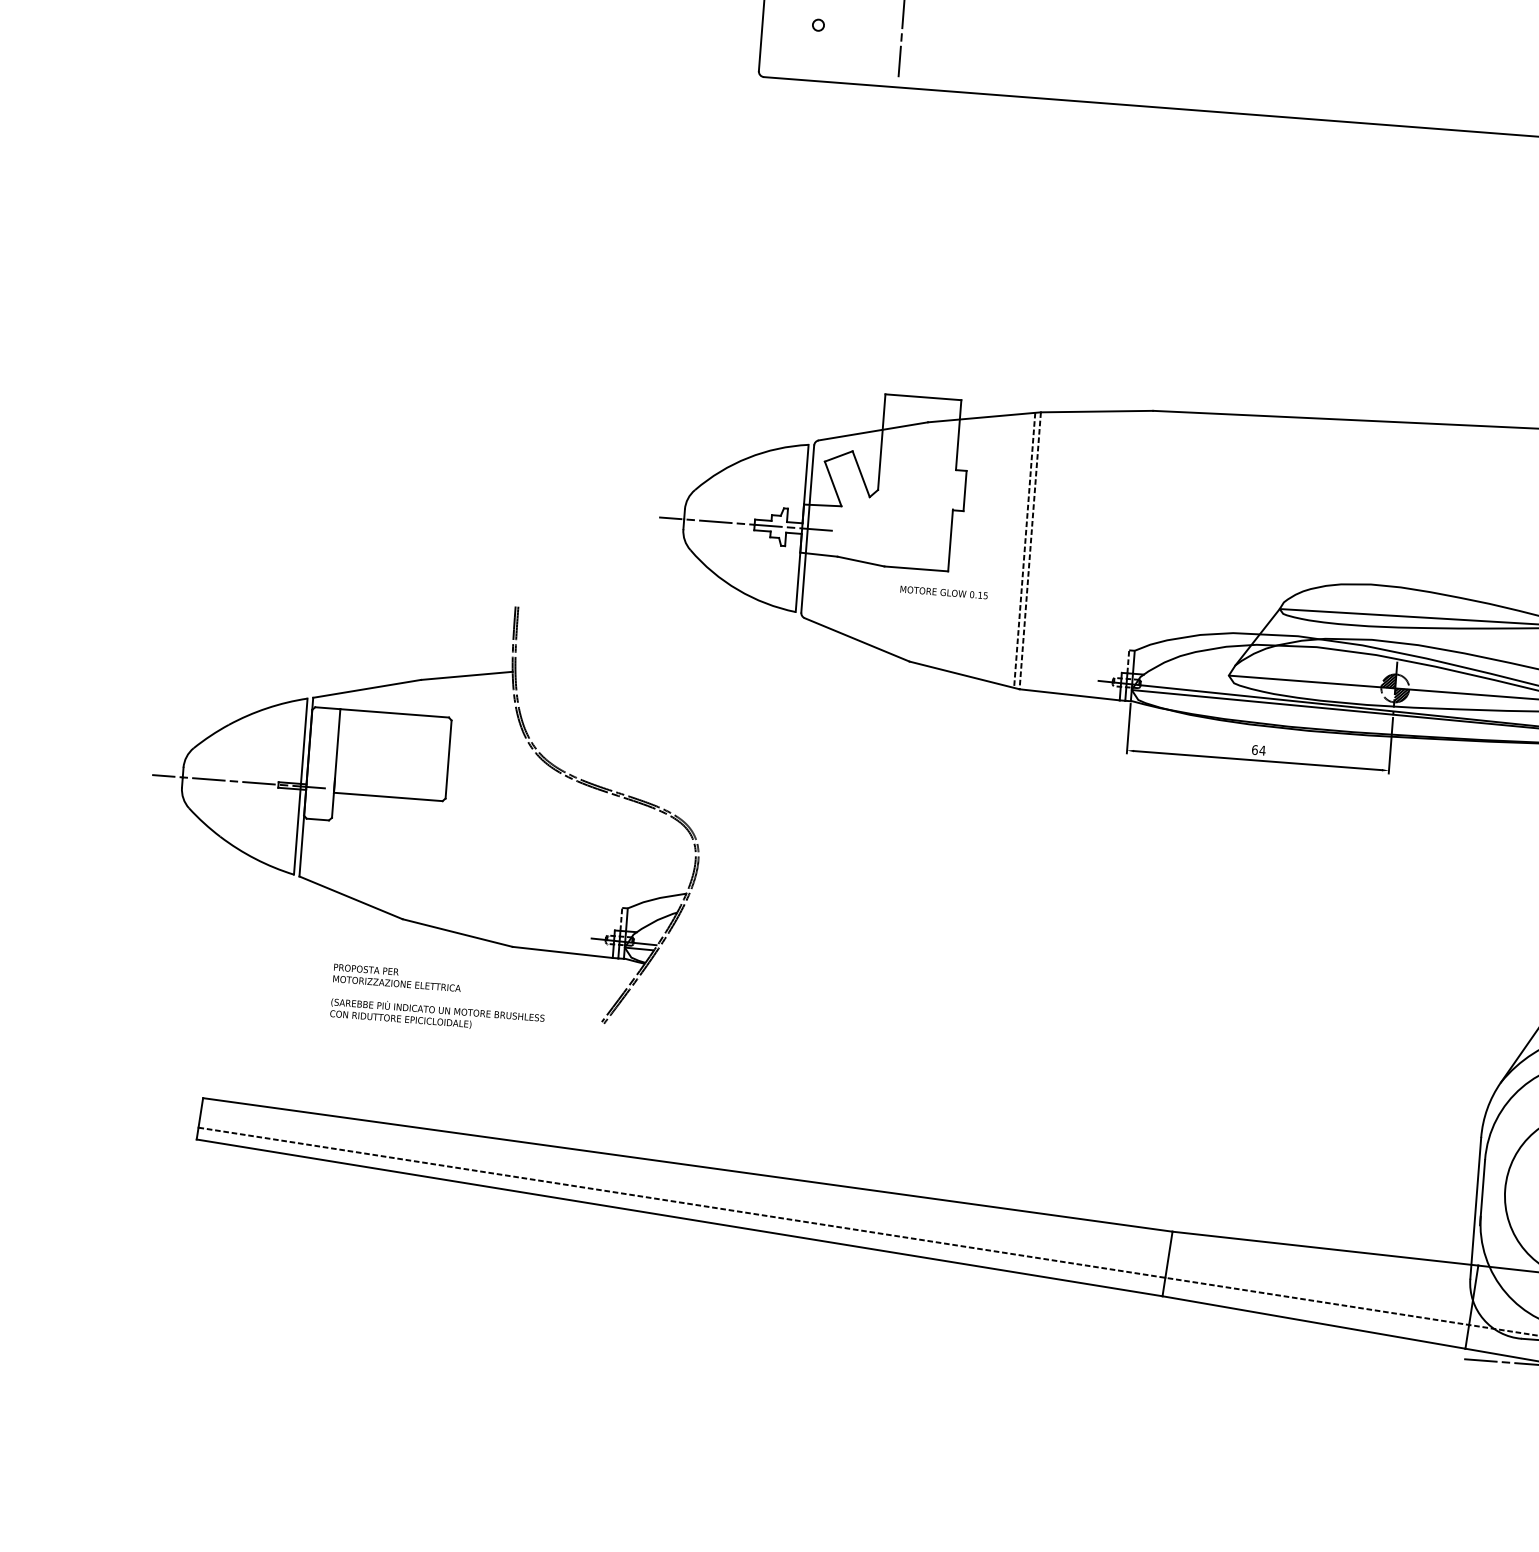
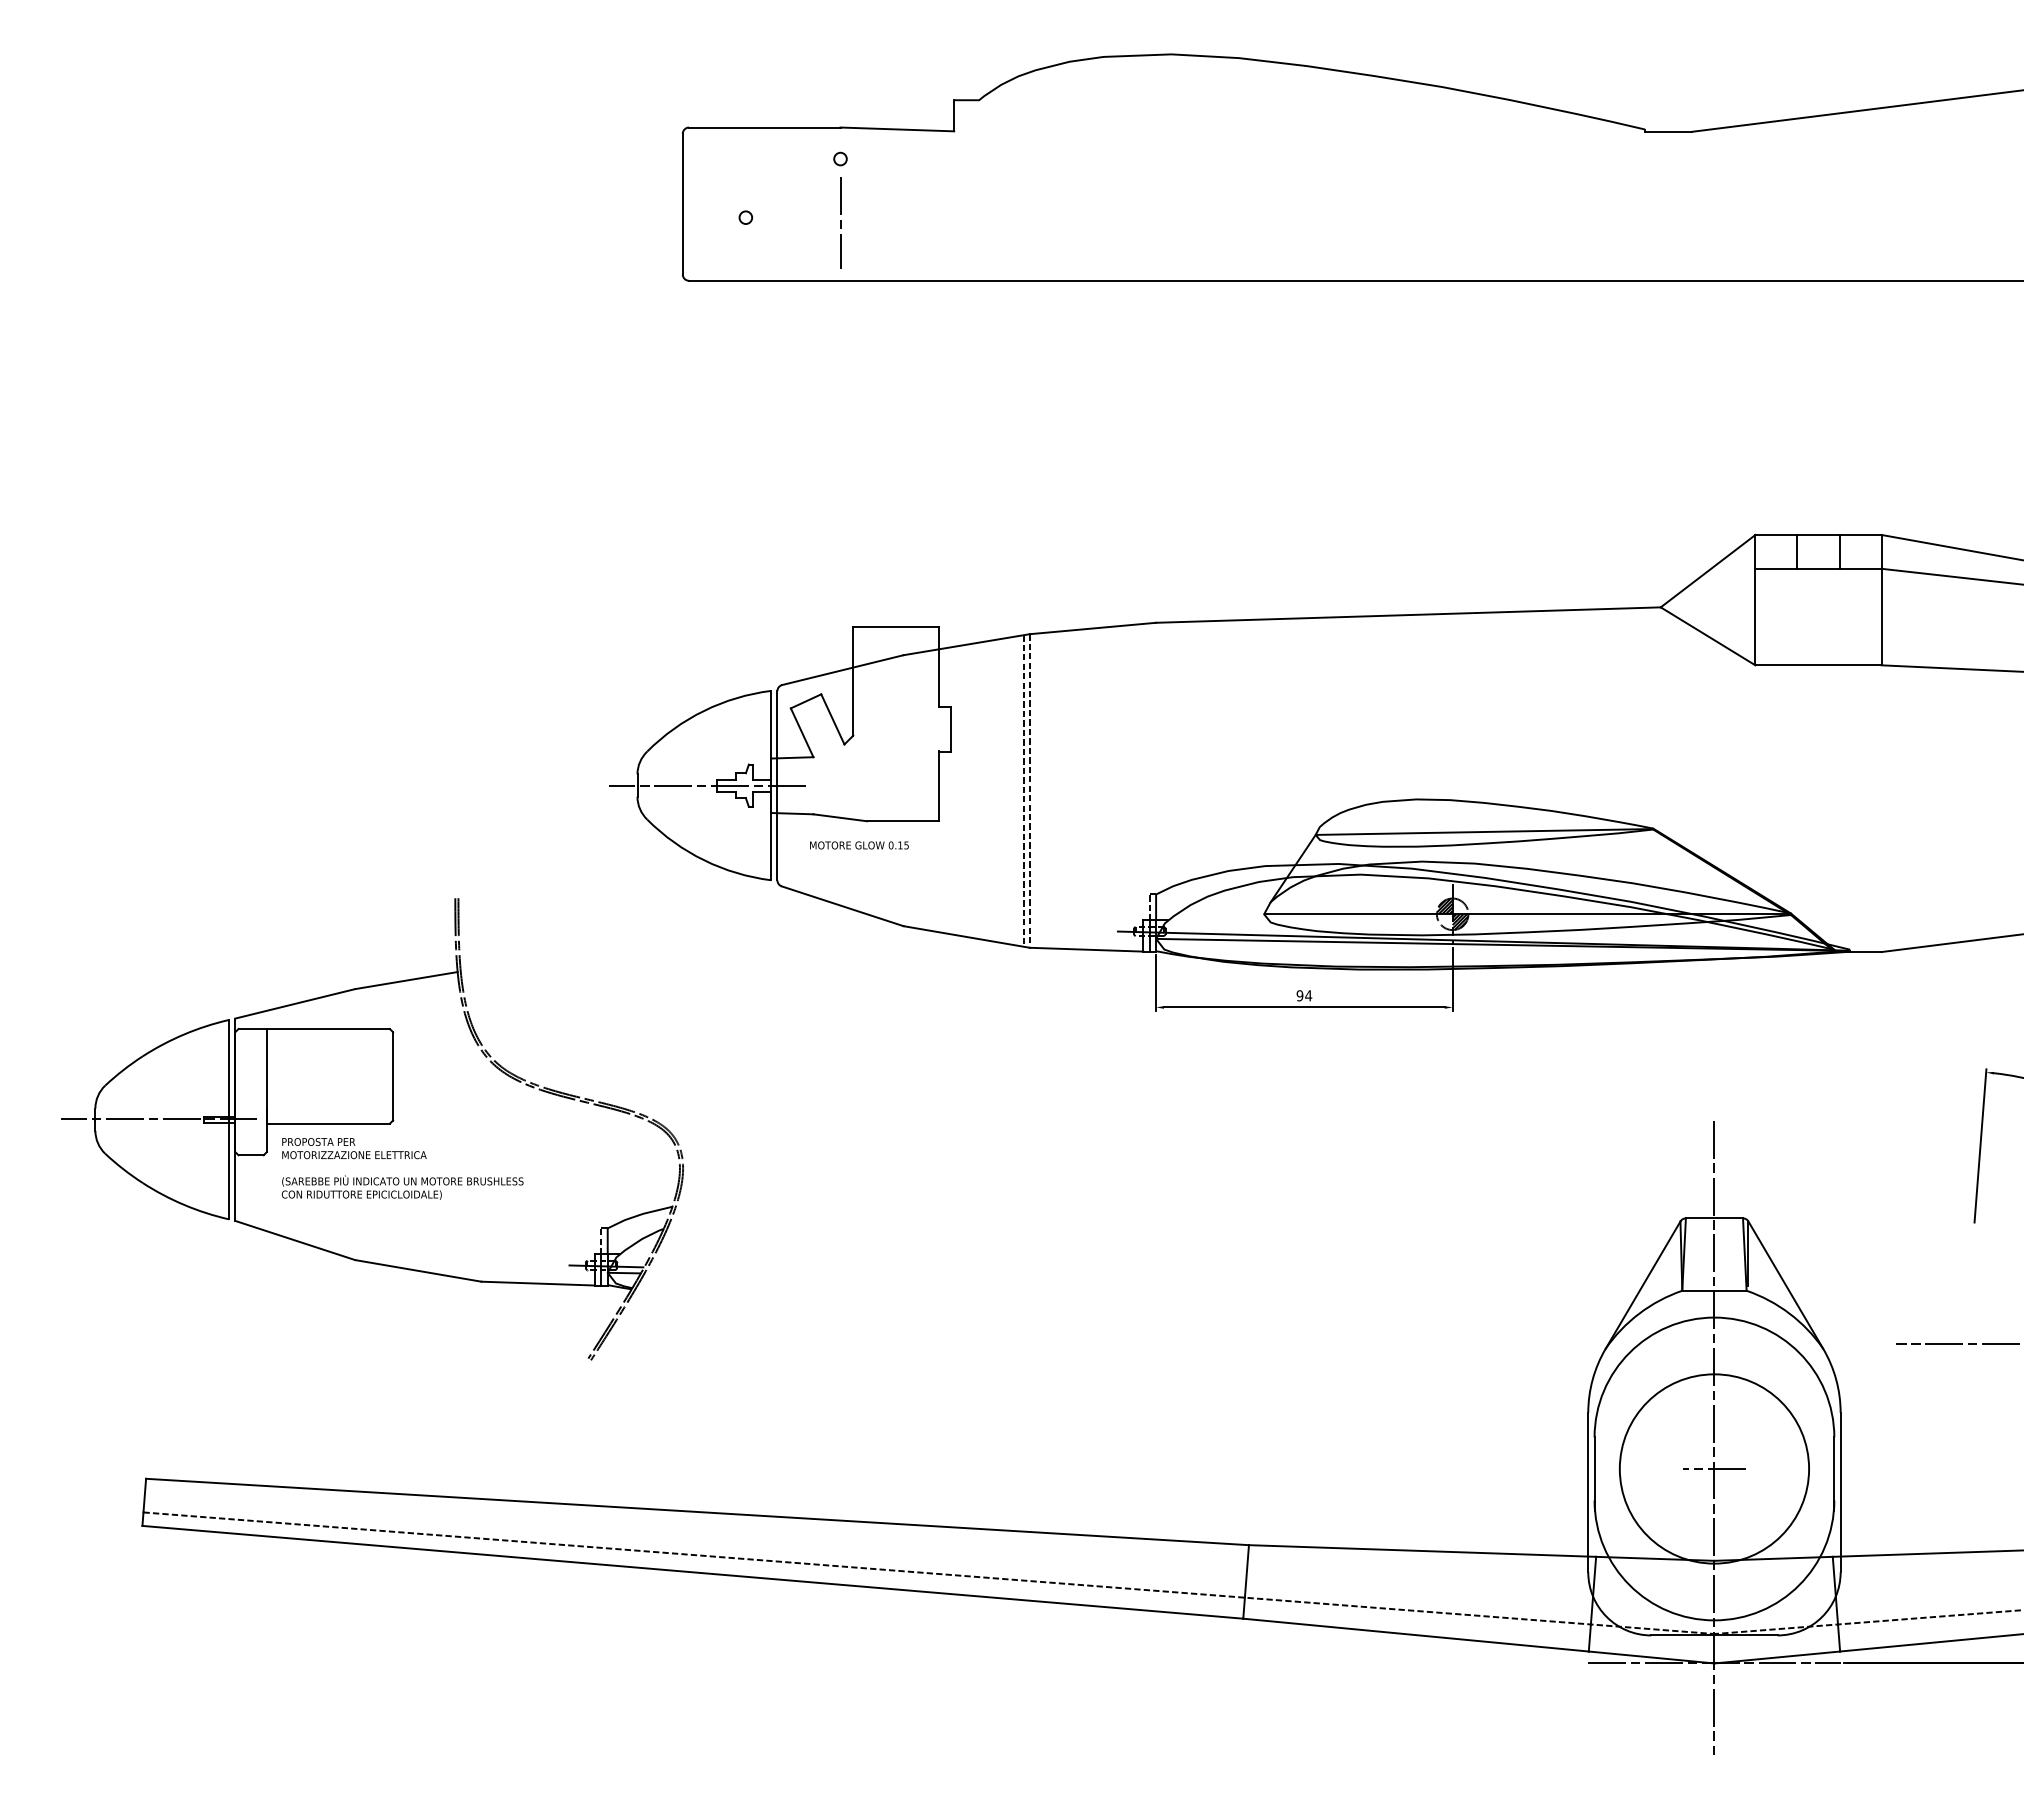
text: (944, 592) -> (859, 845), moved
text: (1254, 749) -> (1299, 995), 64 -> 94
text: (438, 998) -> (402, 1168), moved

